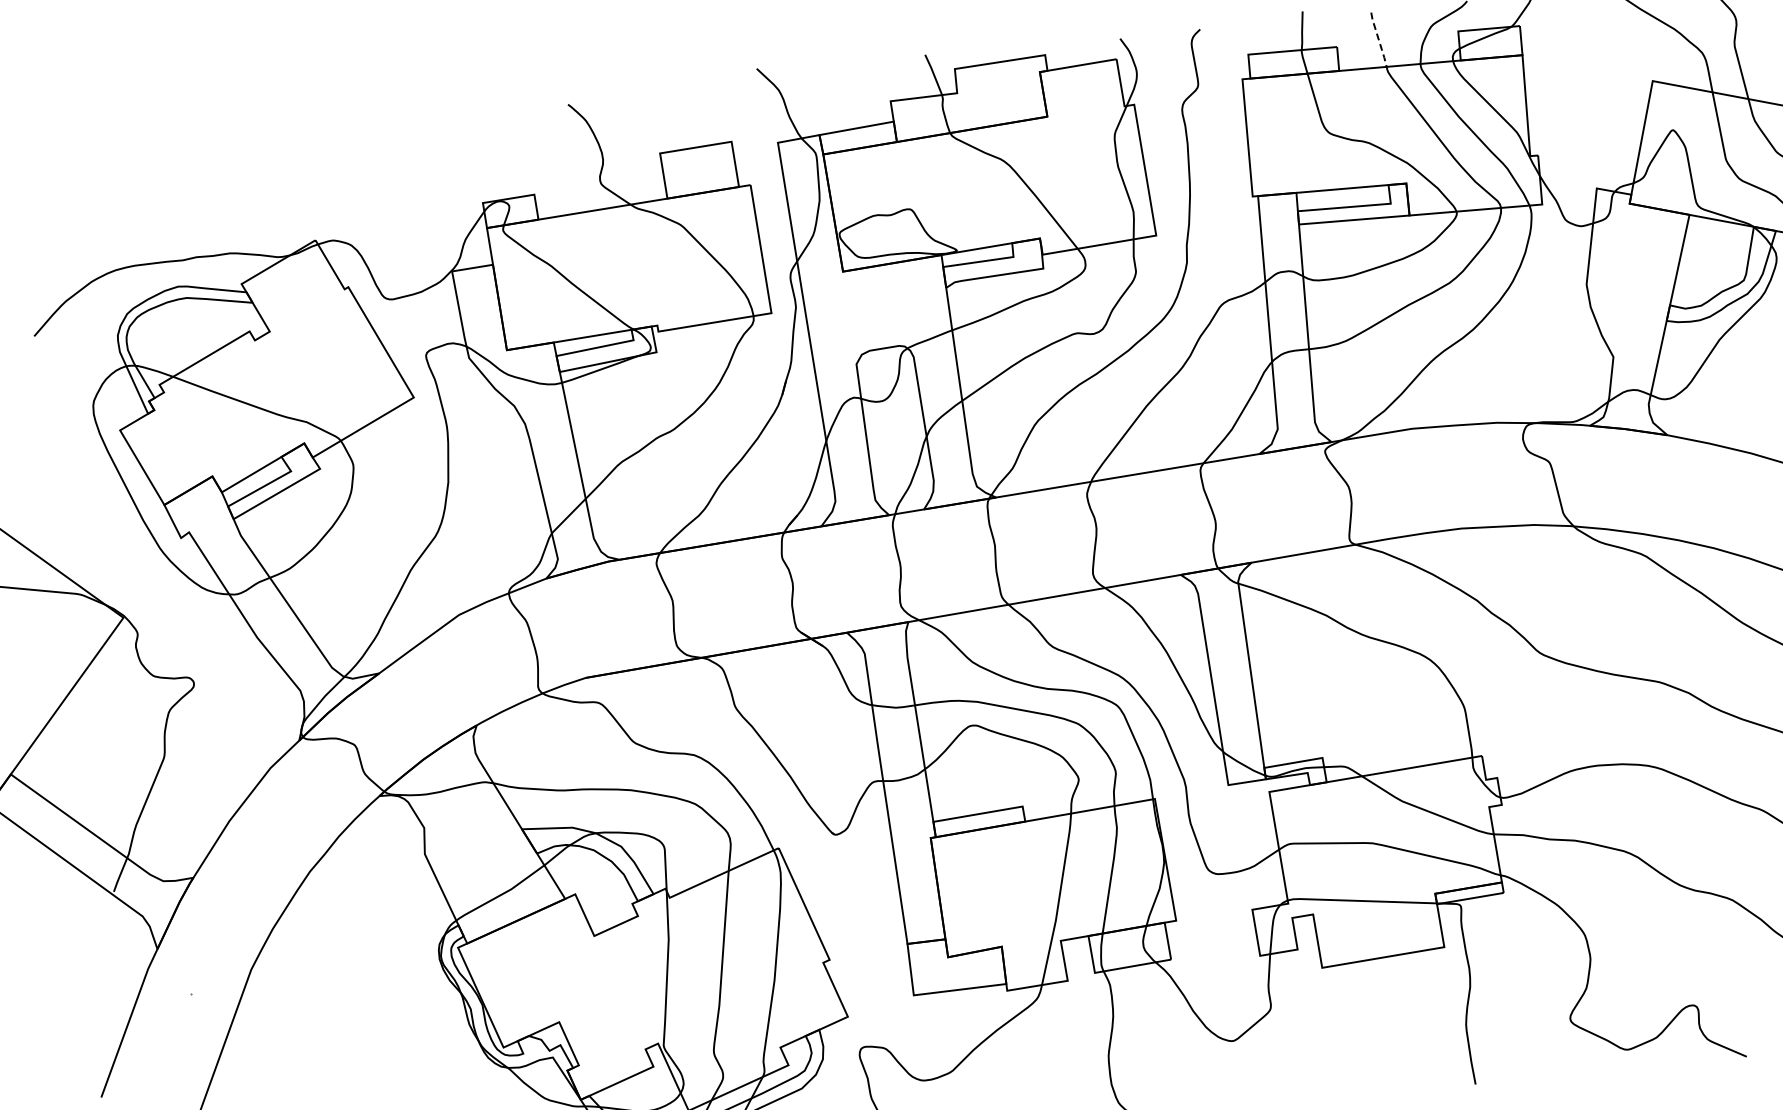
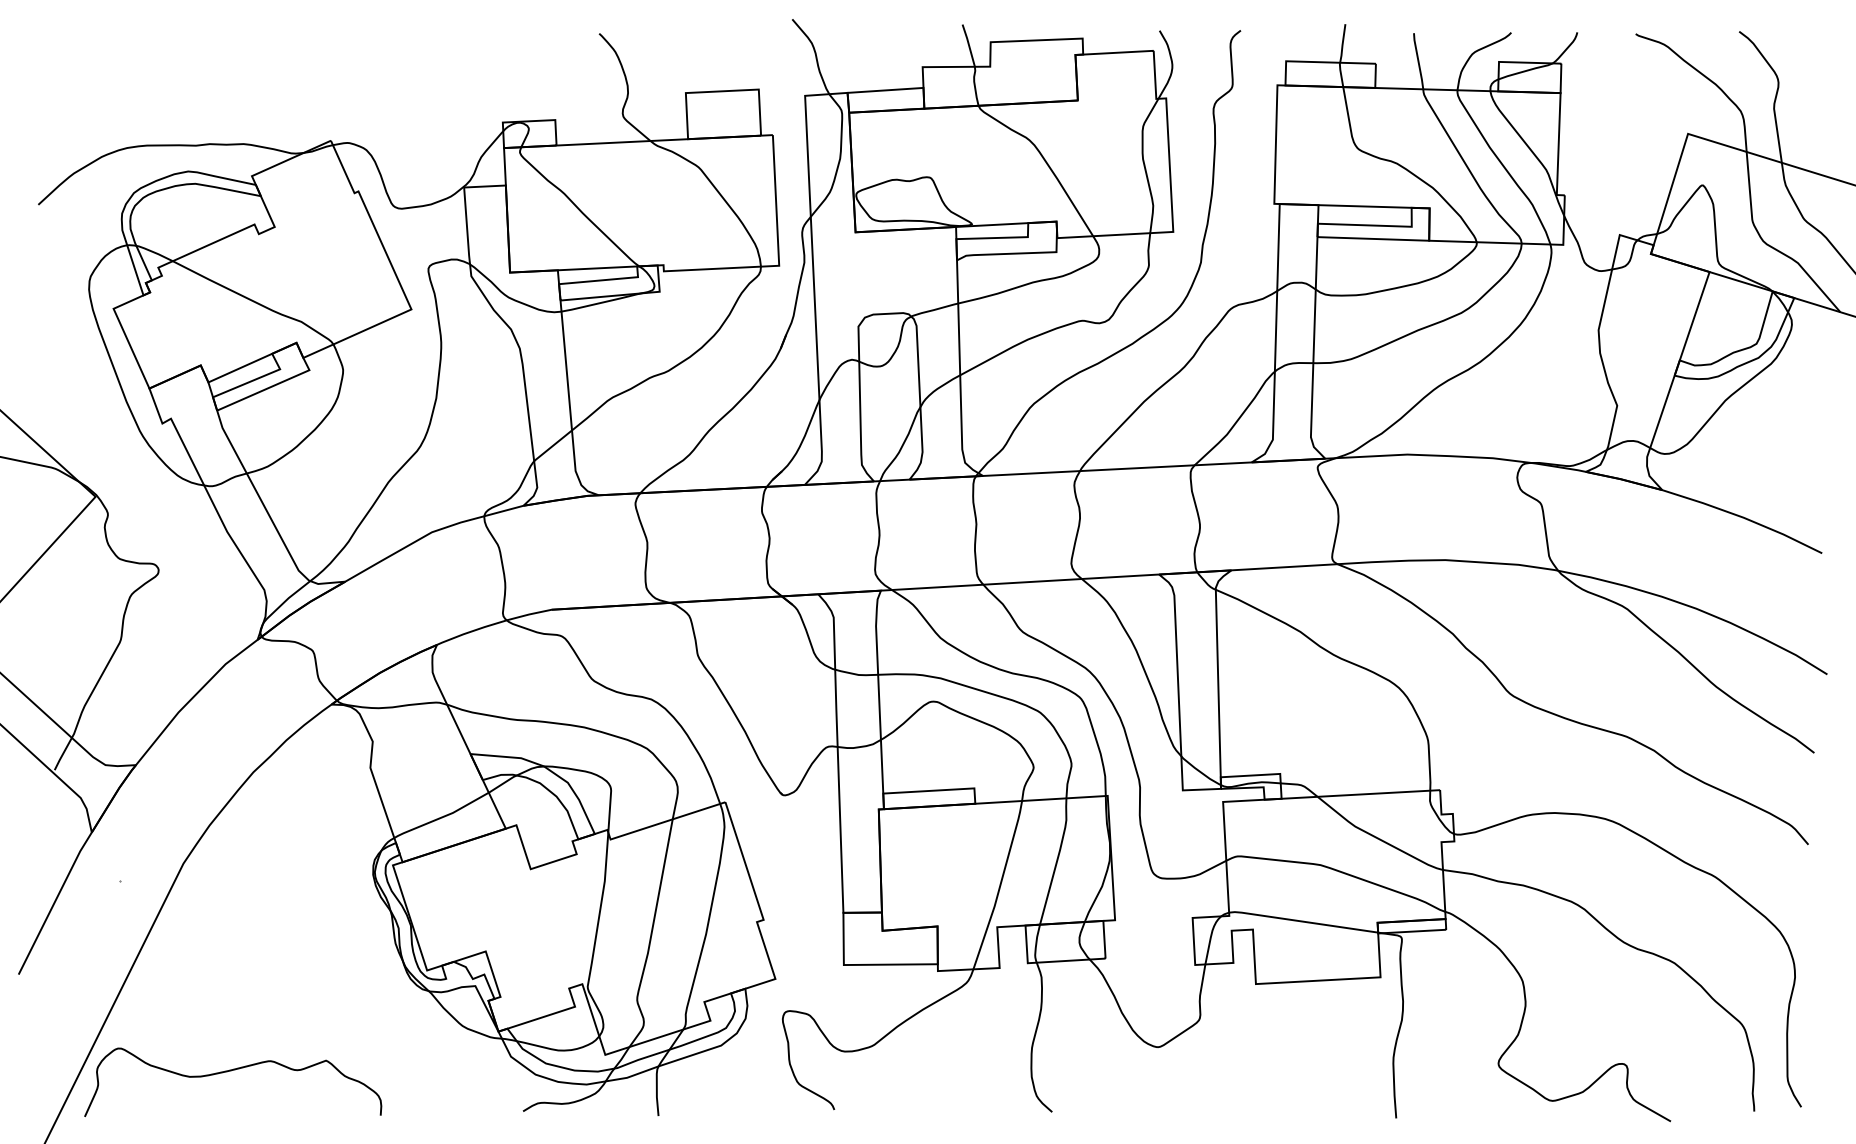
line: (1378, 40) -> (1418, 61), dashed -> solid

